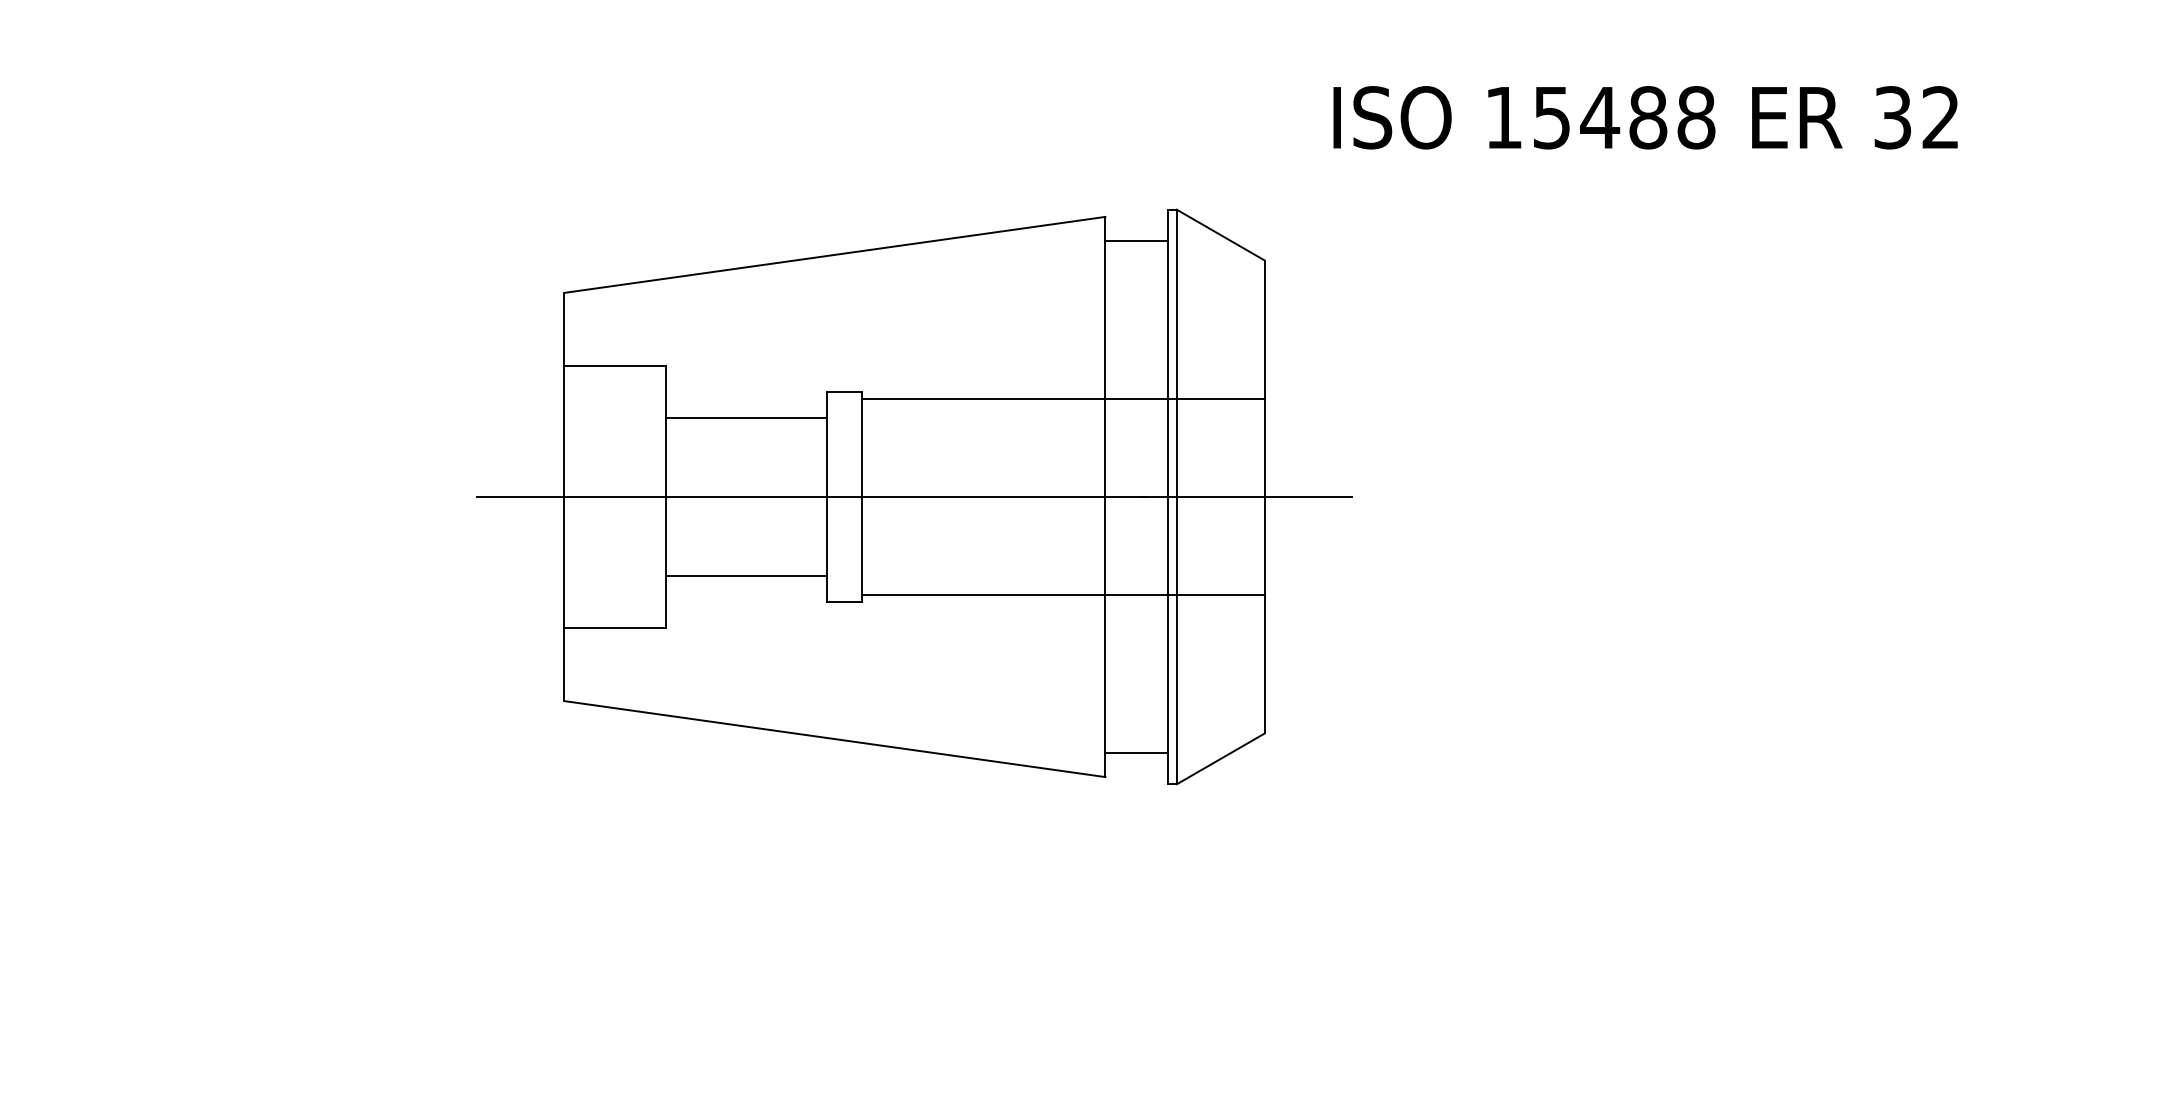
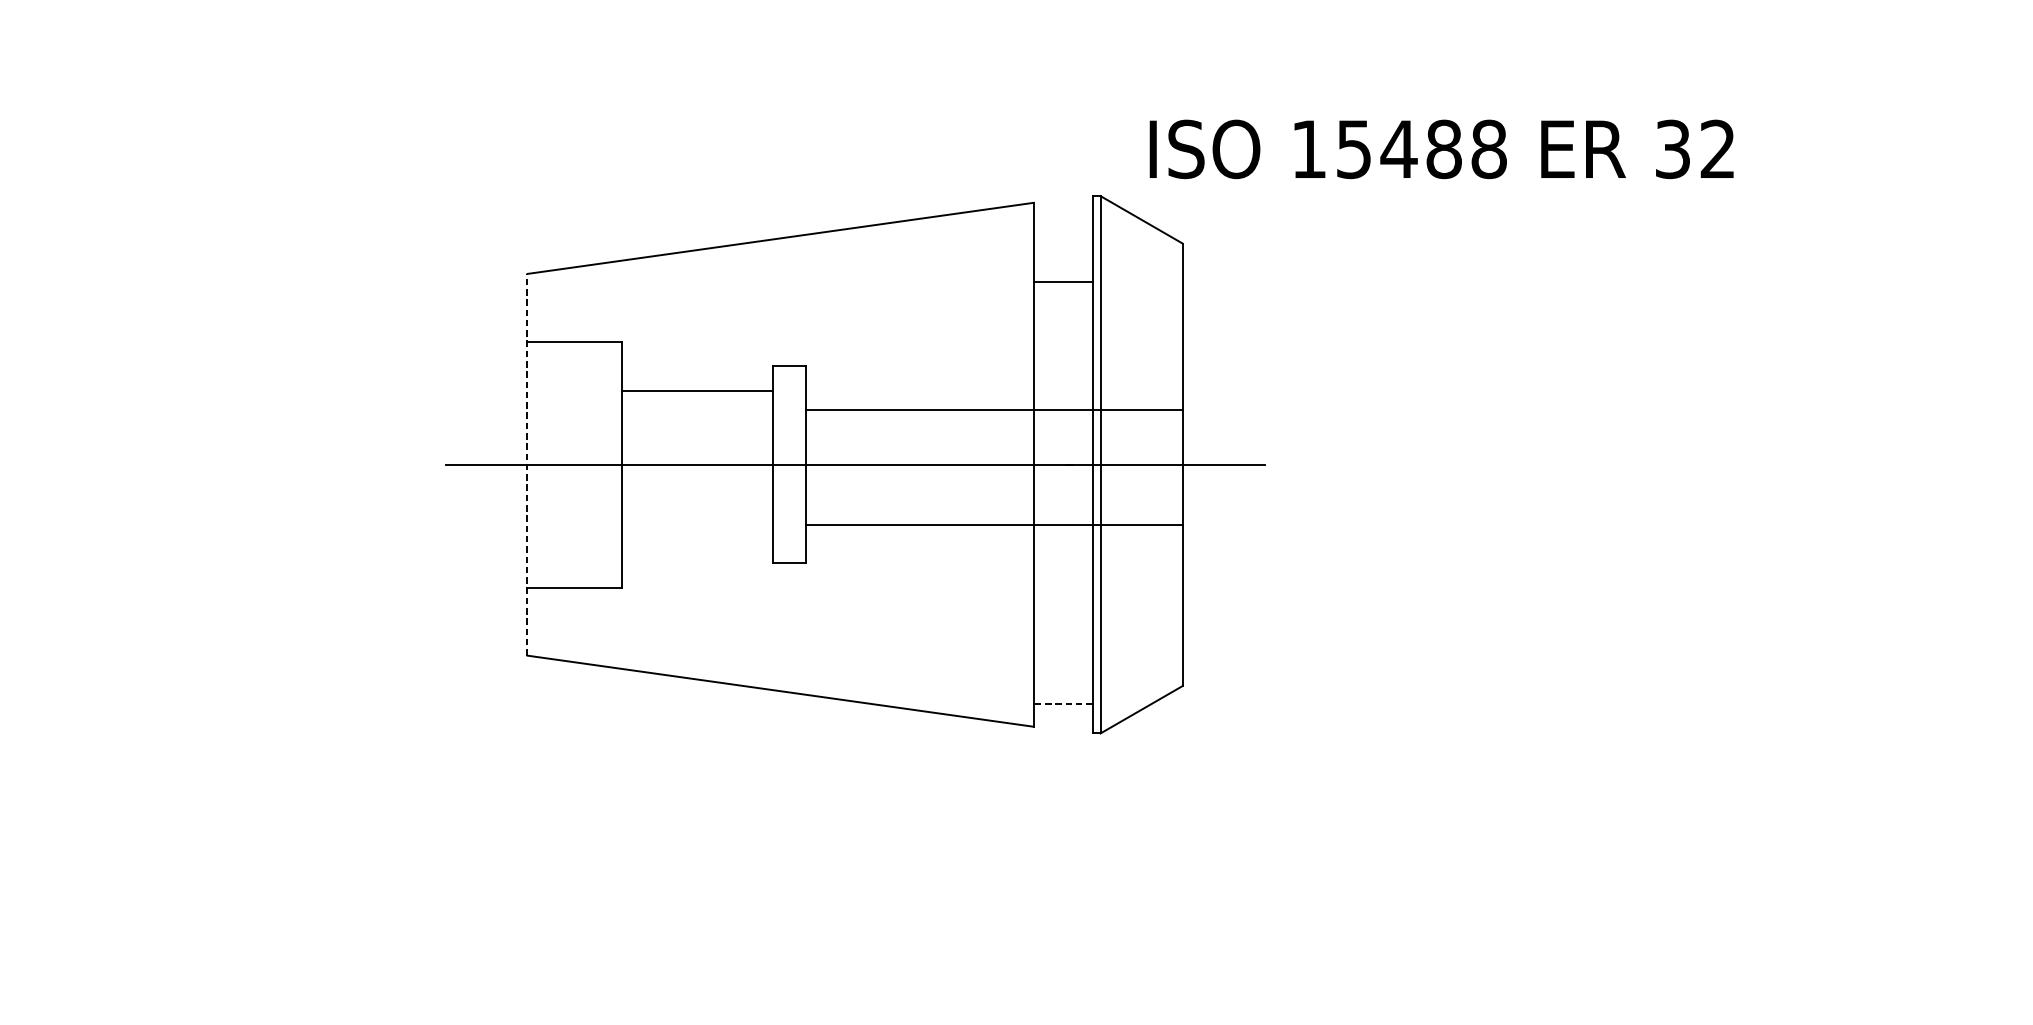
text: (1645, 117) -> (1441, 149), moved
line: (1136, 241) -> (1062, 281), moved
line: (1062, 398) -> (993, 410), moved
line: (564, 496) -> (527, 464), solid -> dashed
line: (745, 575) -> (697, 538), removed
line: (1062, 595) -> (993, 525), moved
line: (1136, 752) -> (1062, 703), solid -> dashed

